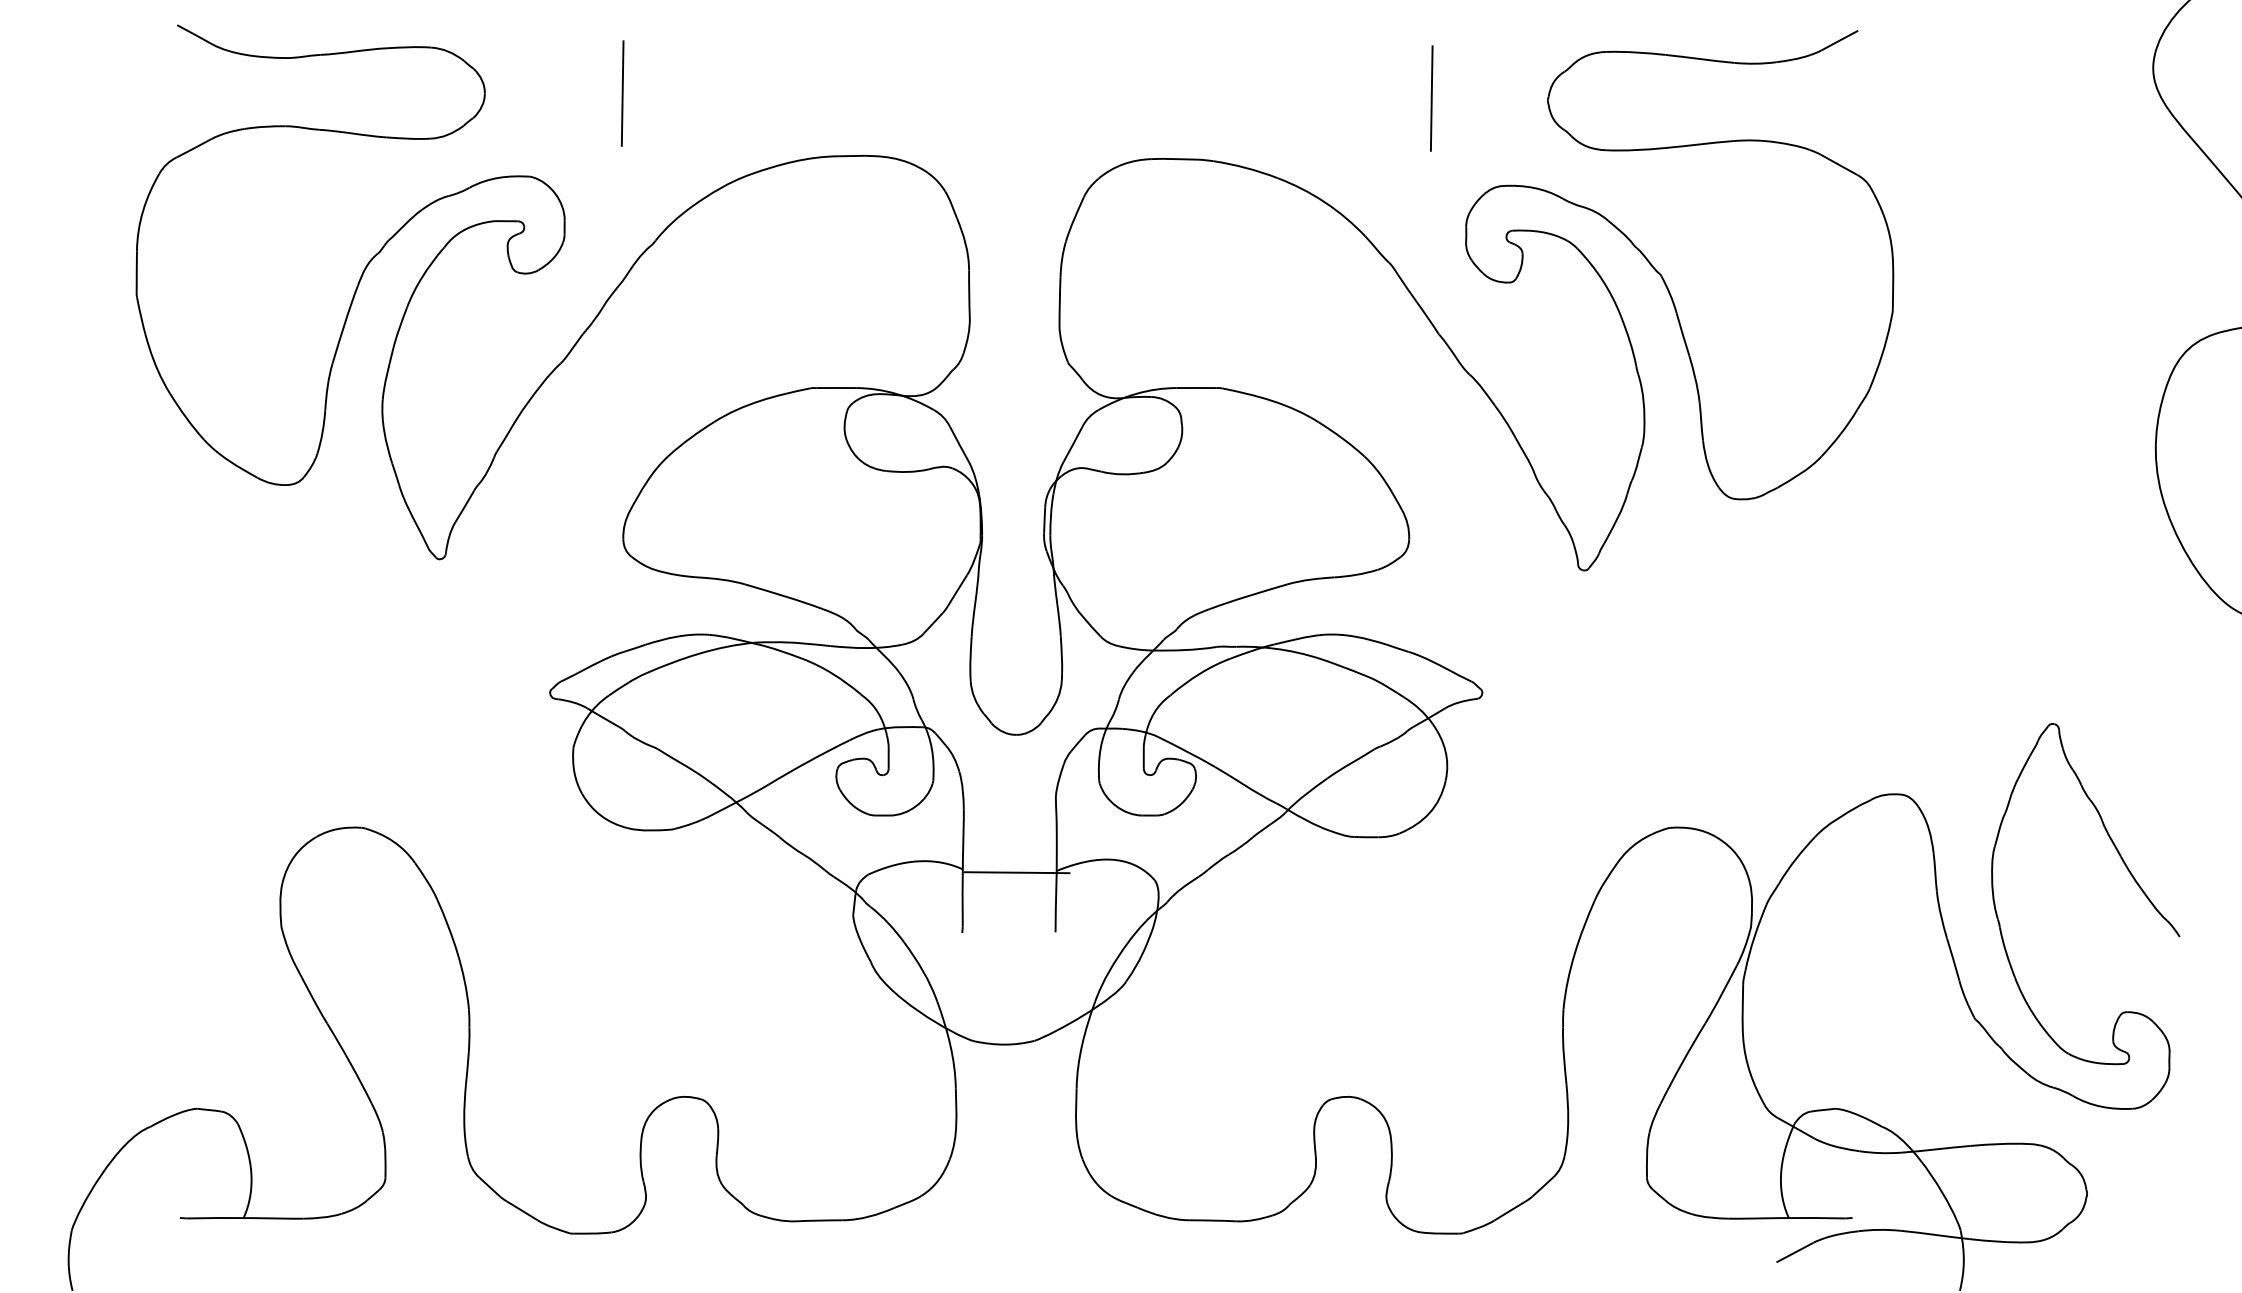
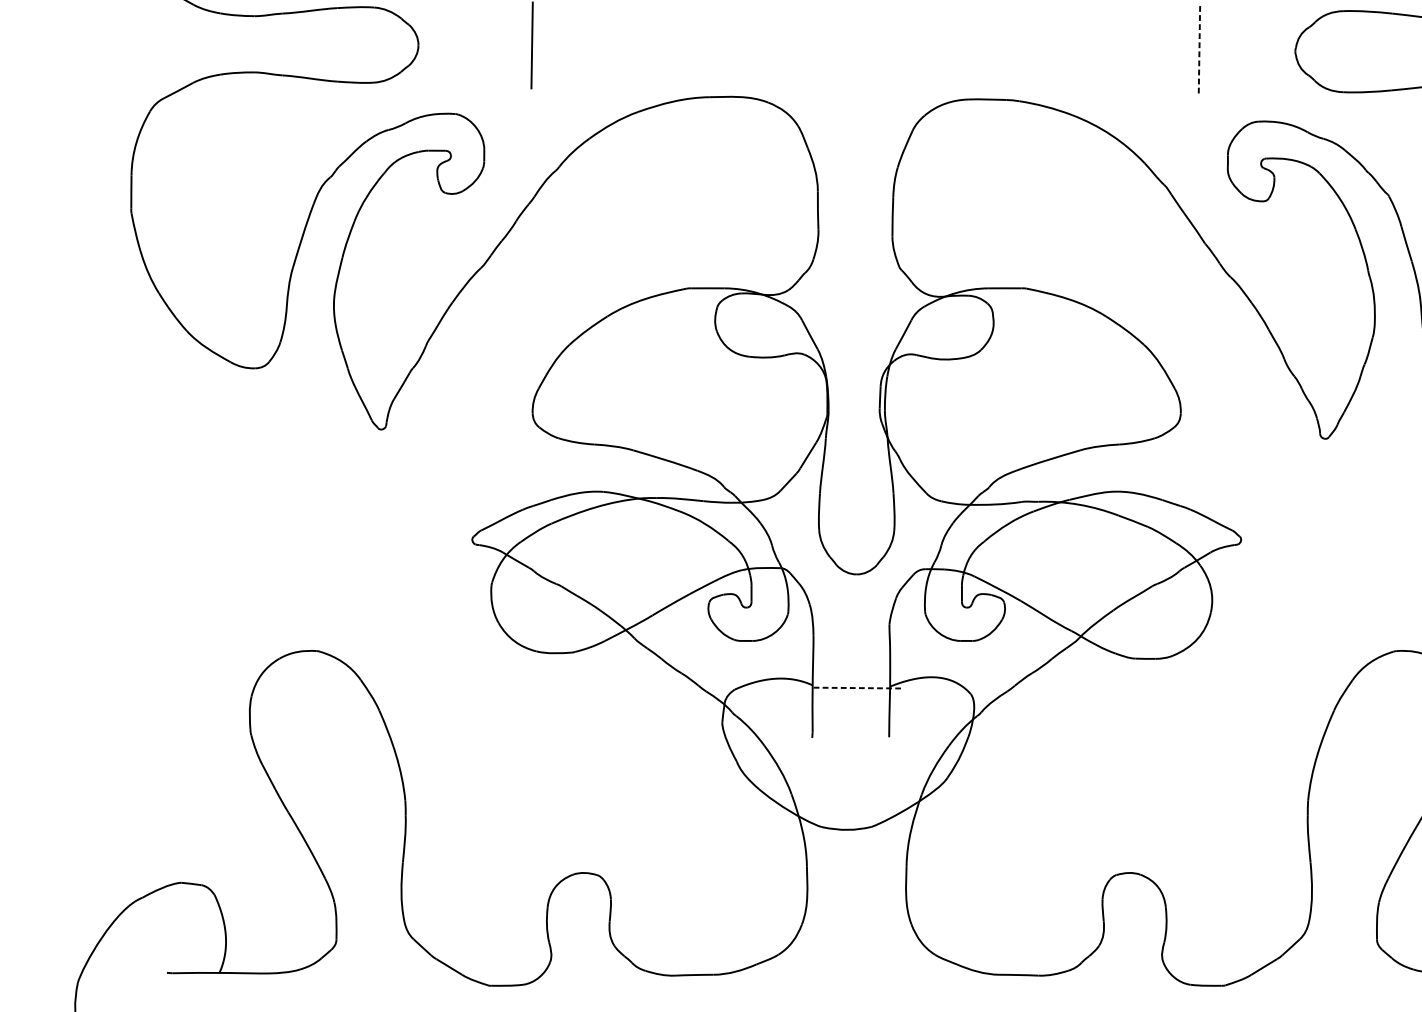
line: (1431, 98) -> (1199, 49), solid -> dashed
line: (1017, 872) -> (857, 687), solid -> dashed

